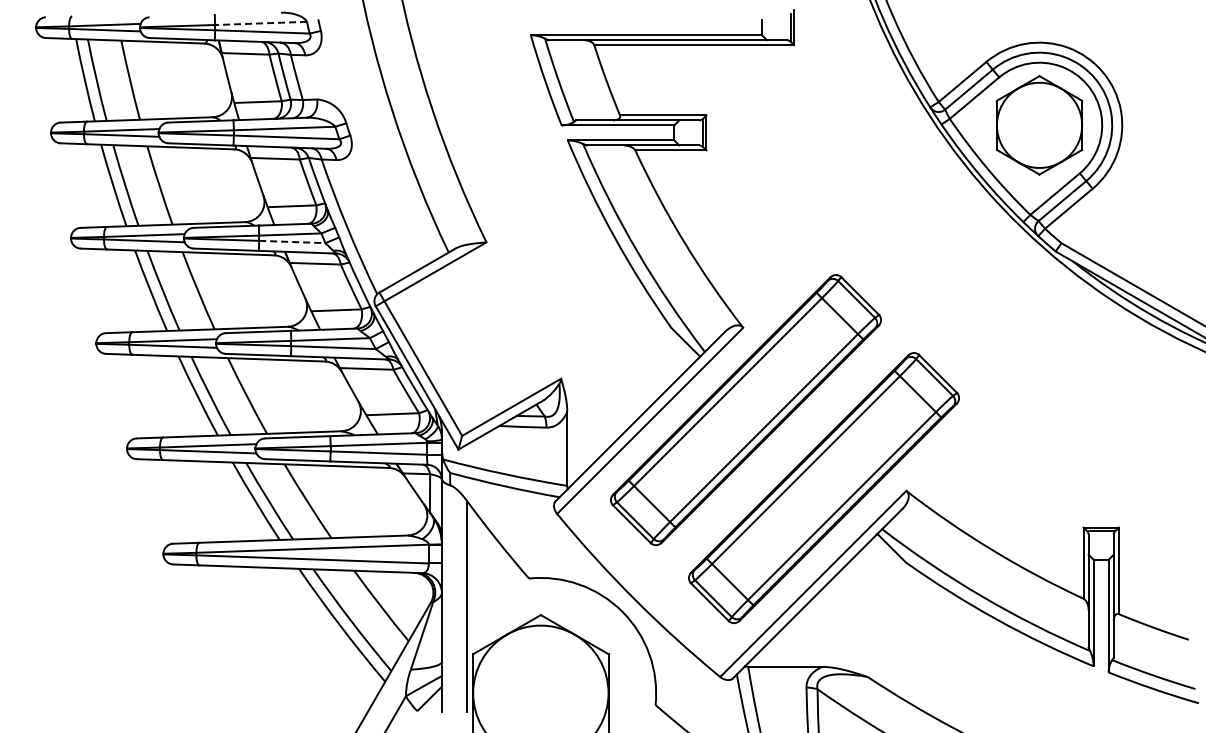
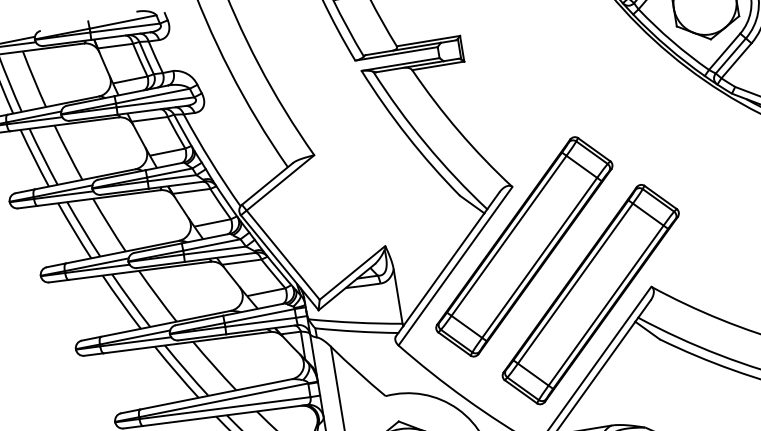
line: (261, 23) -> (123, 22), dashed -> solid
line: (292, 242) -> (172, 178), dashed -> solid

